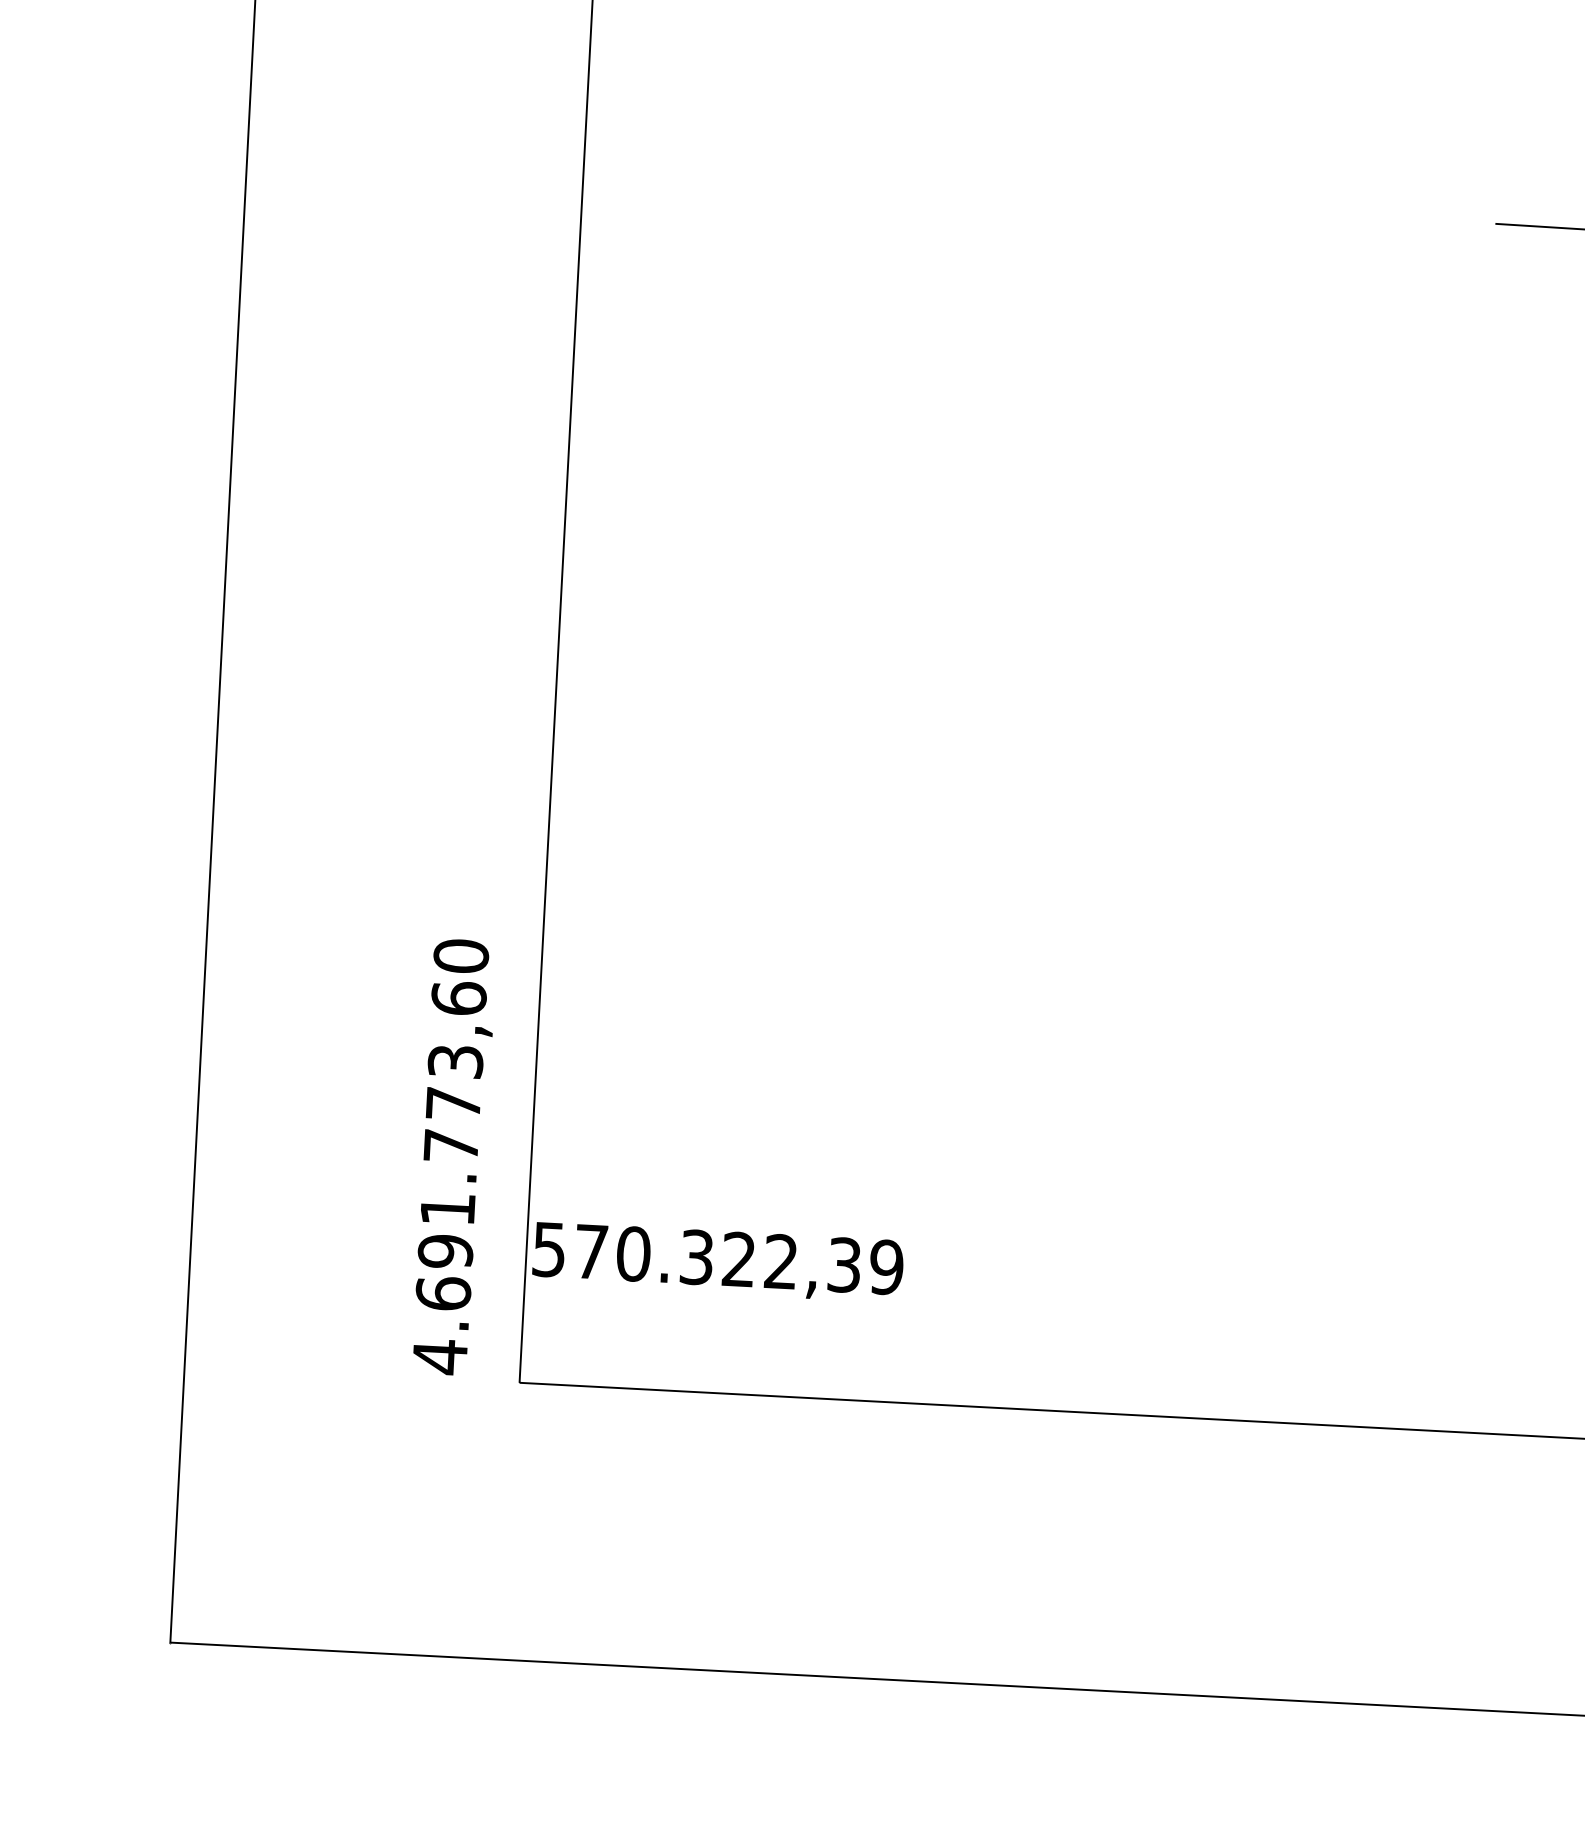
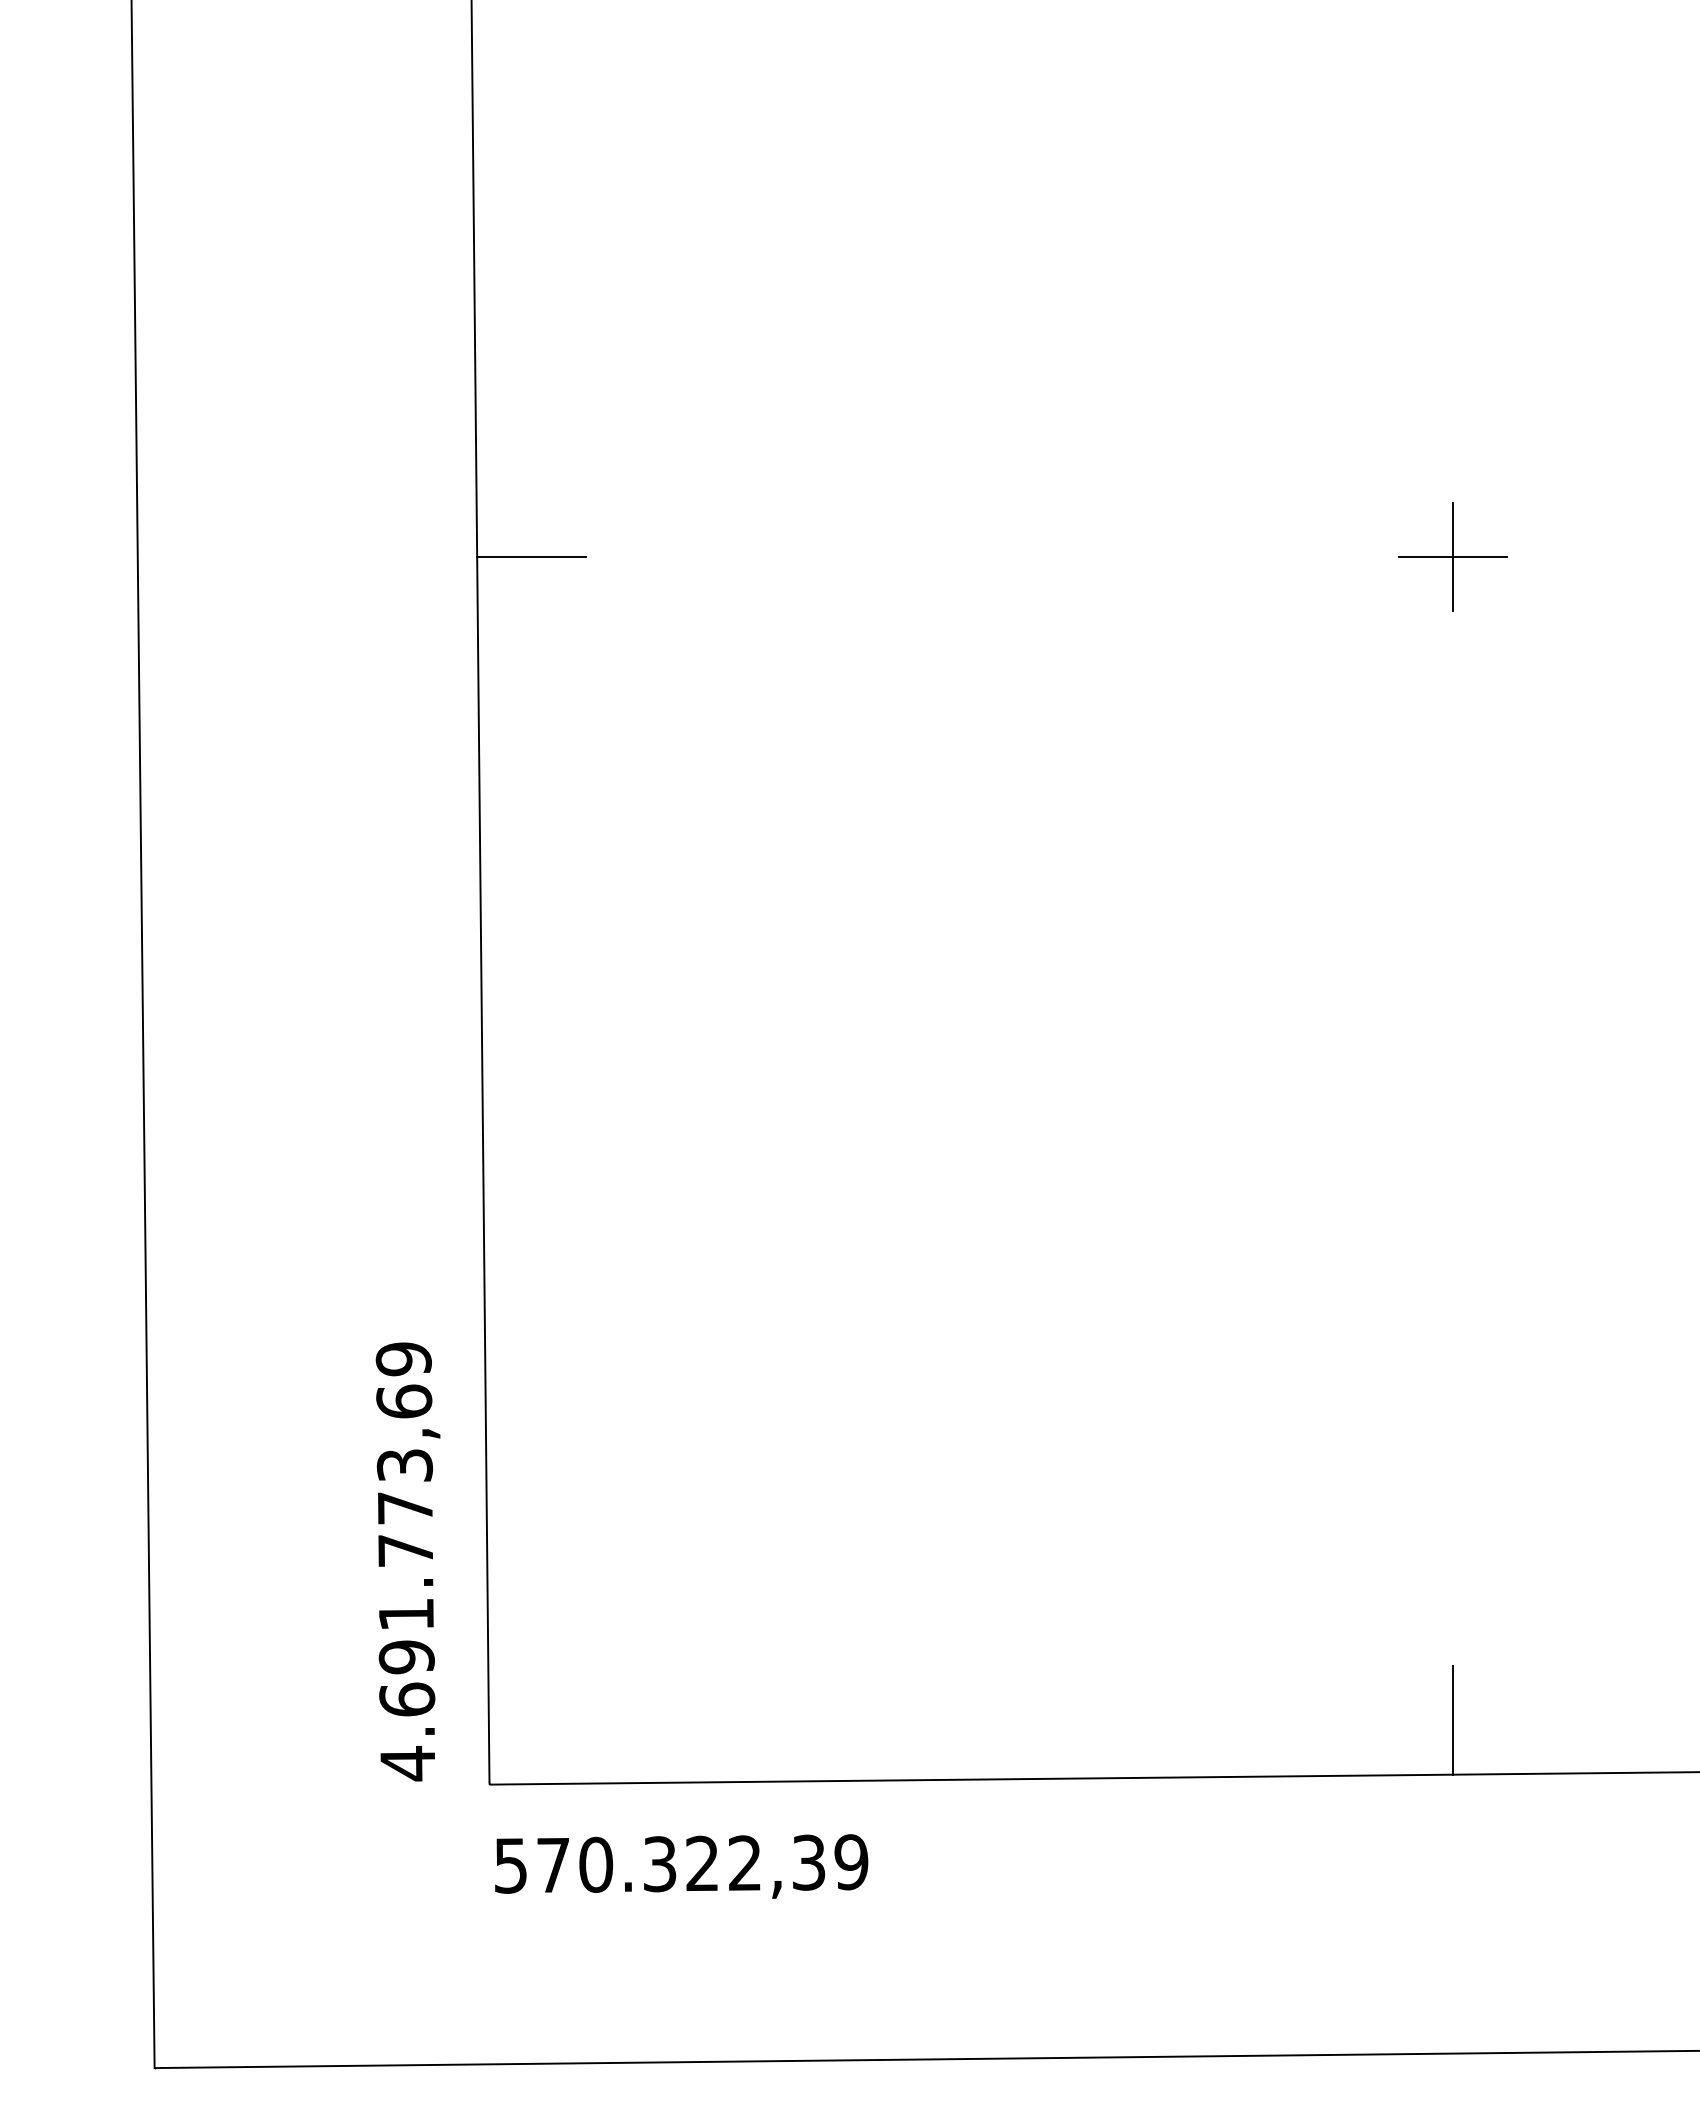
line: (637, 169) -> (531, 556), added
line: (1550, 226) -> (1453, 556), added
text: (460, 956) -> (403, 1359), 4.691.773,60 -> 4.691.773,69
text: (718, 1261) -> (681, 1866), moved
line: (1477, 1379) -> (1453, 1720), added

